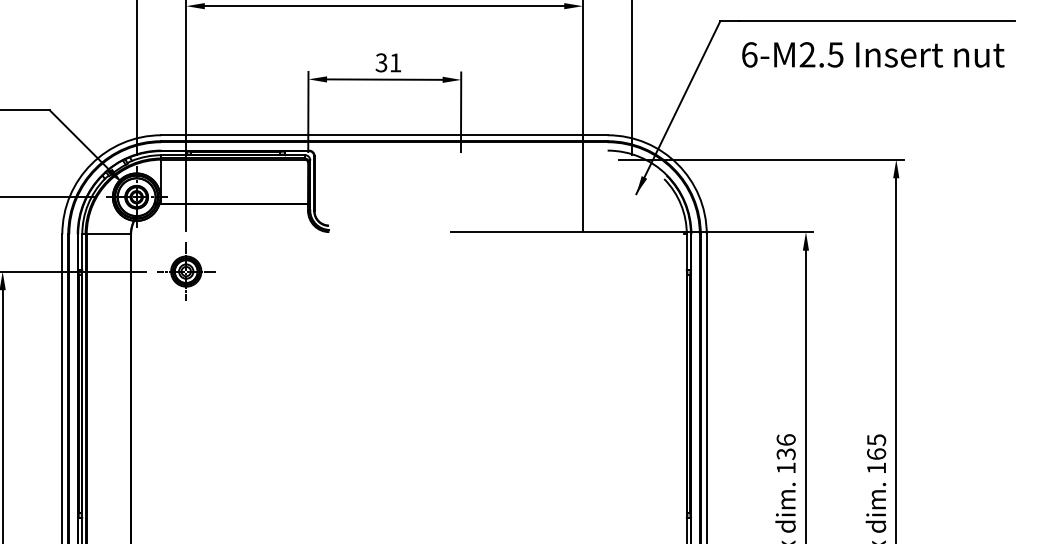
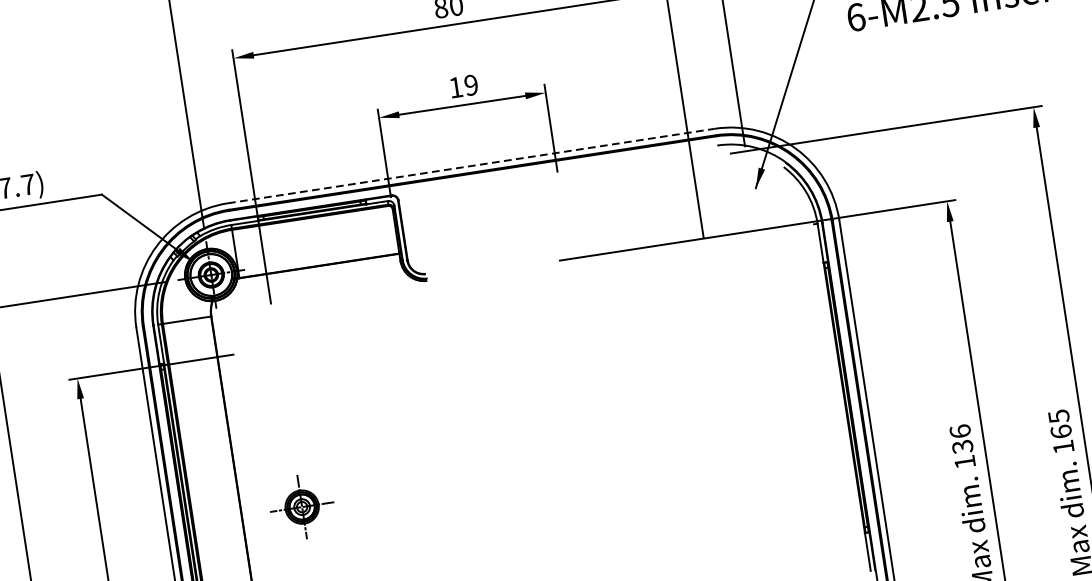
text: (388, 62) -> (463, 86), 31 -> 19
line: (385, 135) -> (472, 166), solid -> dashed
part: (186, 271) -> (302, 506), moved

